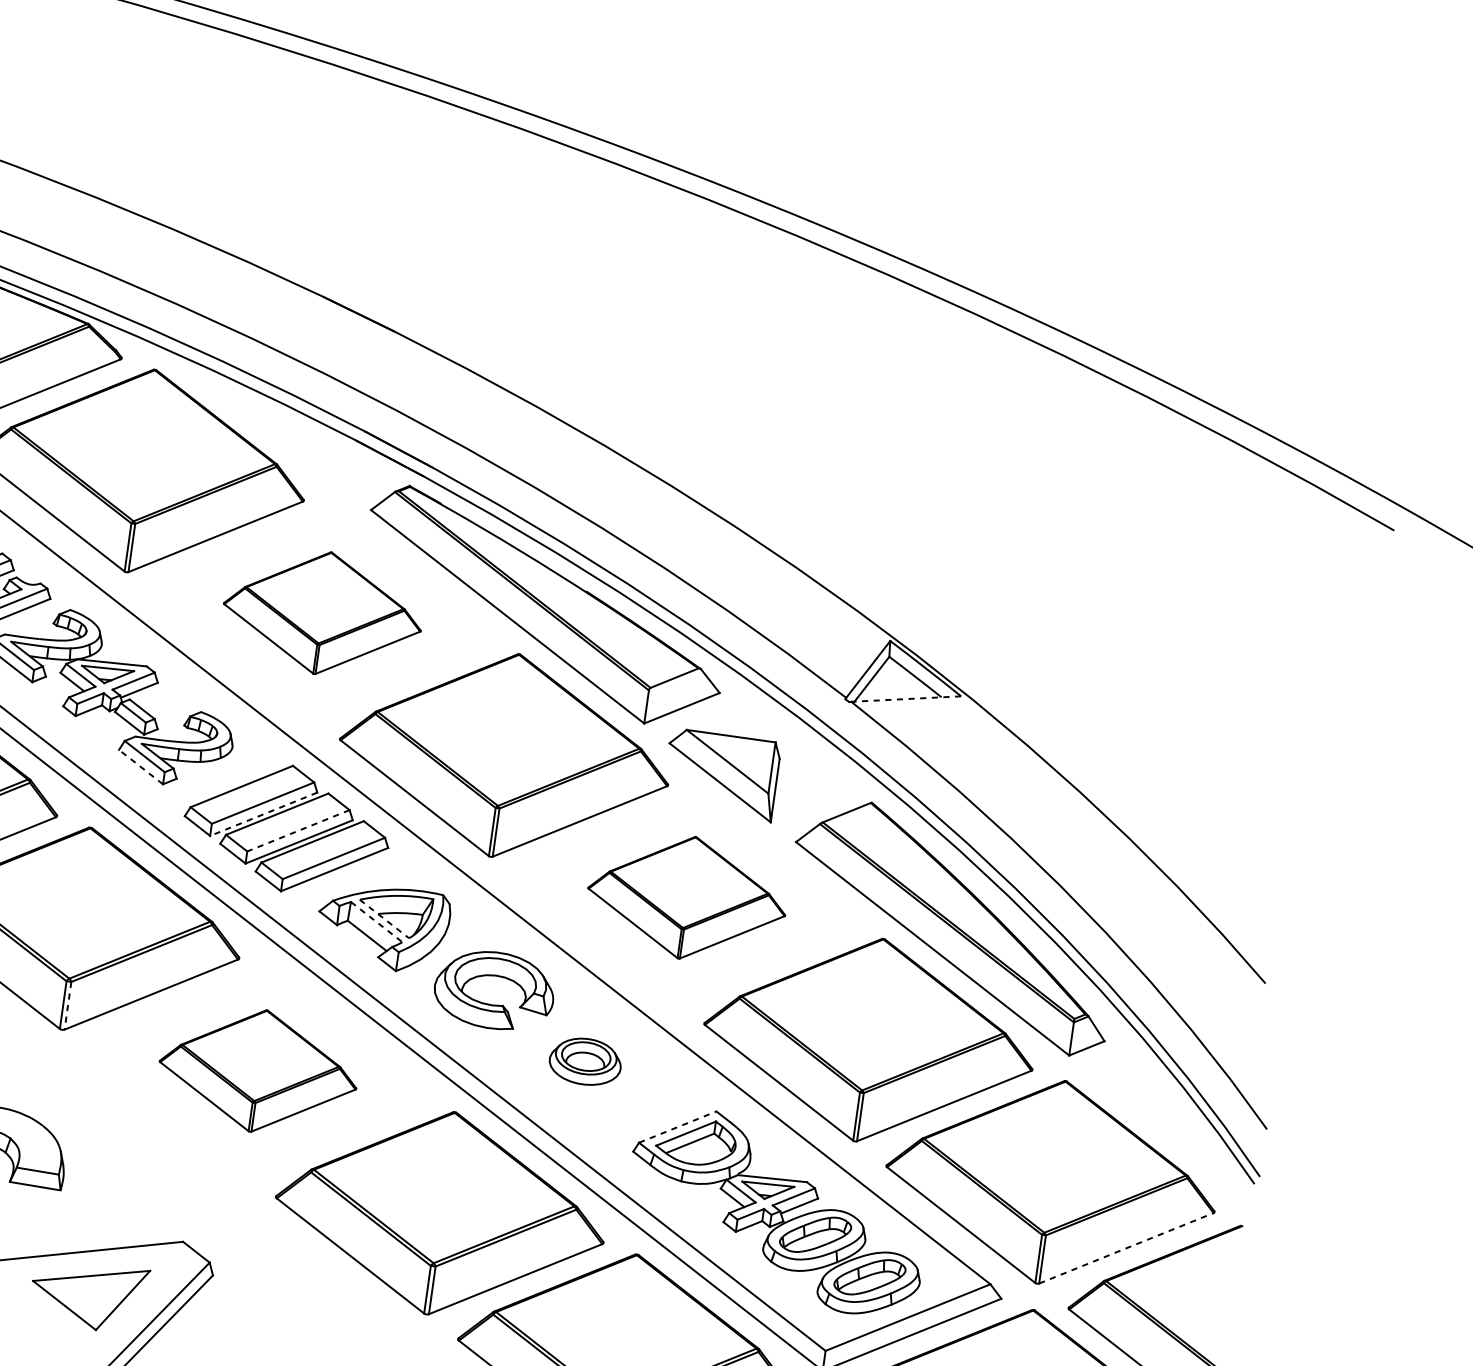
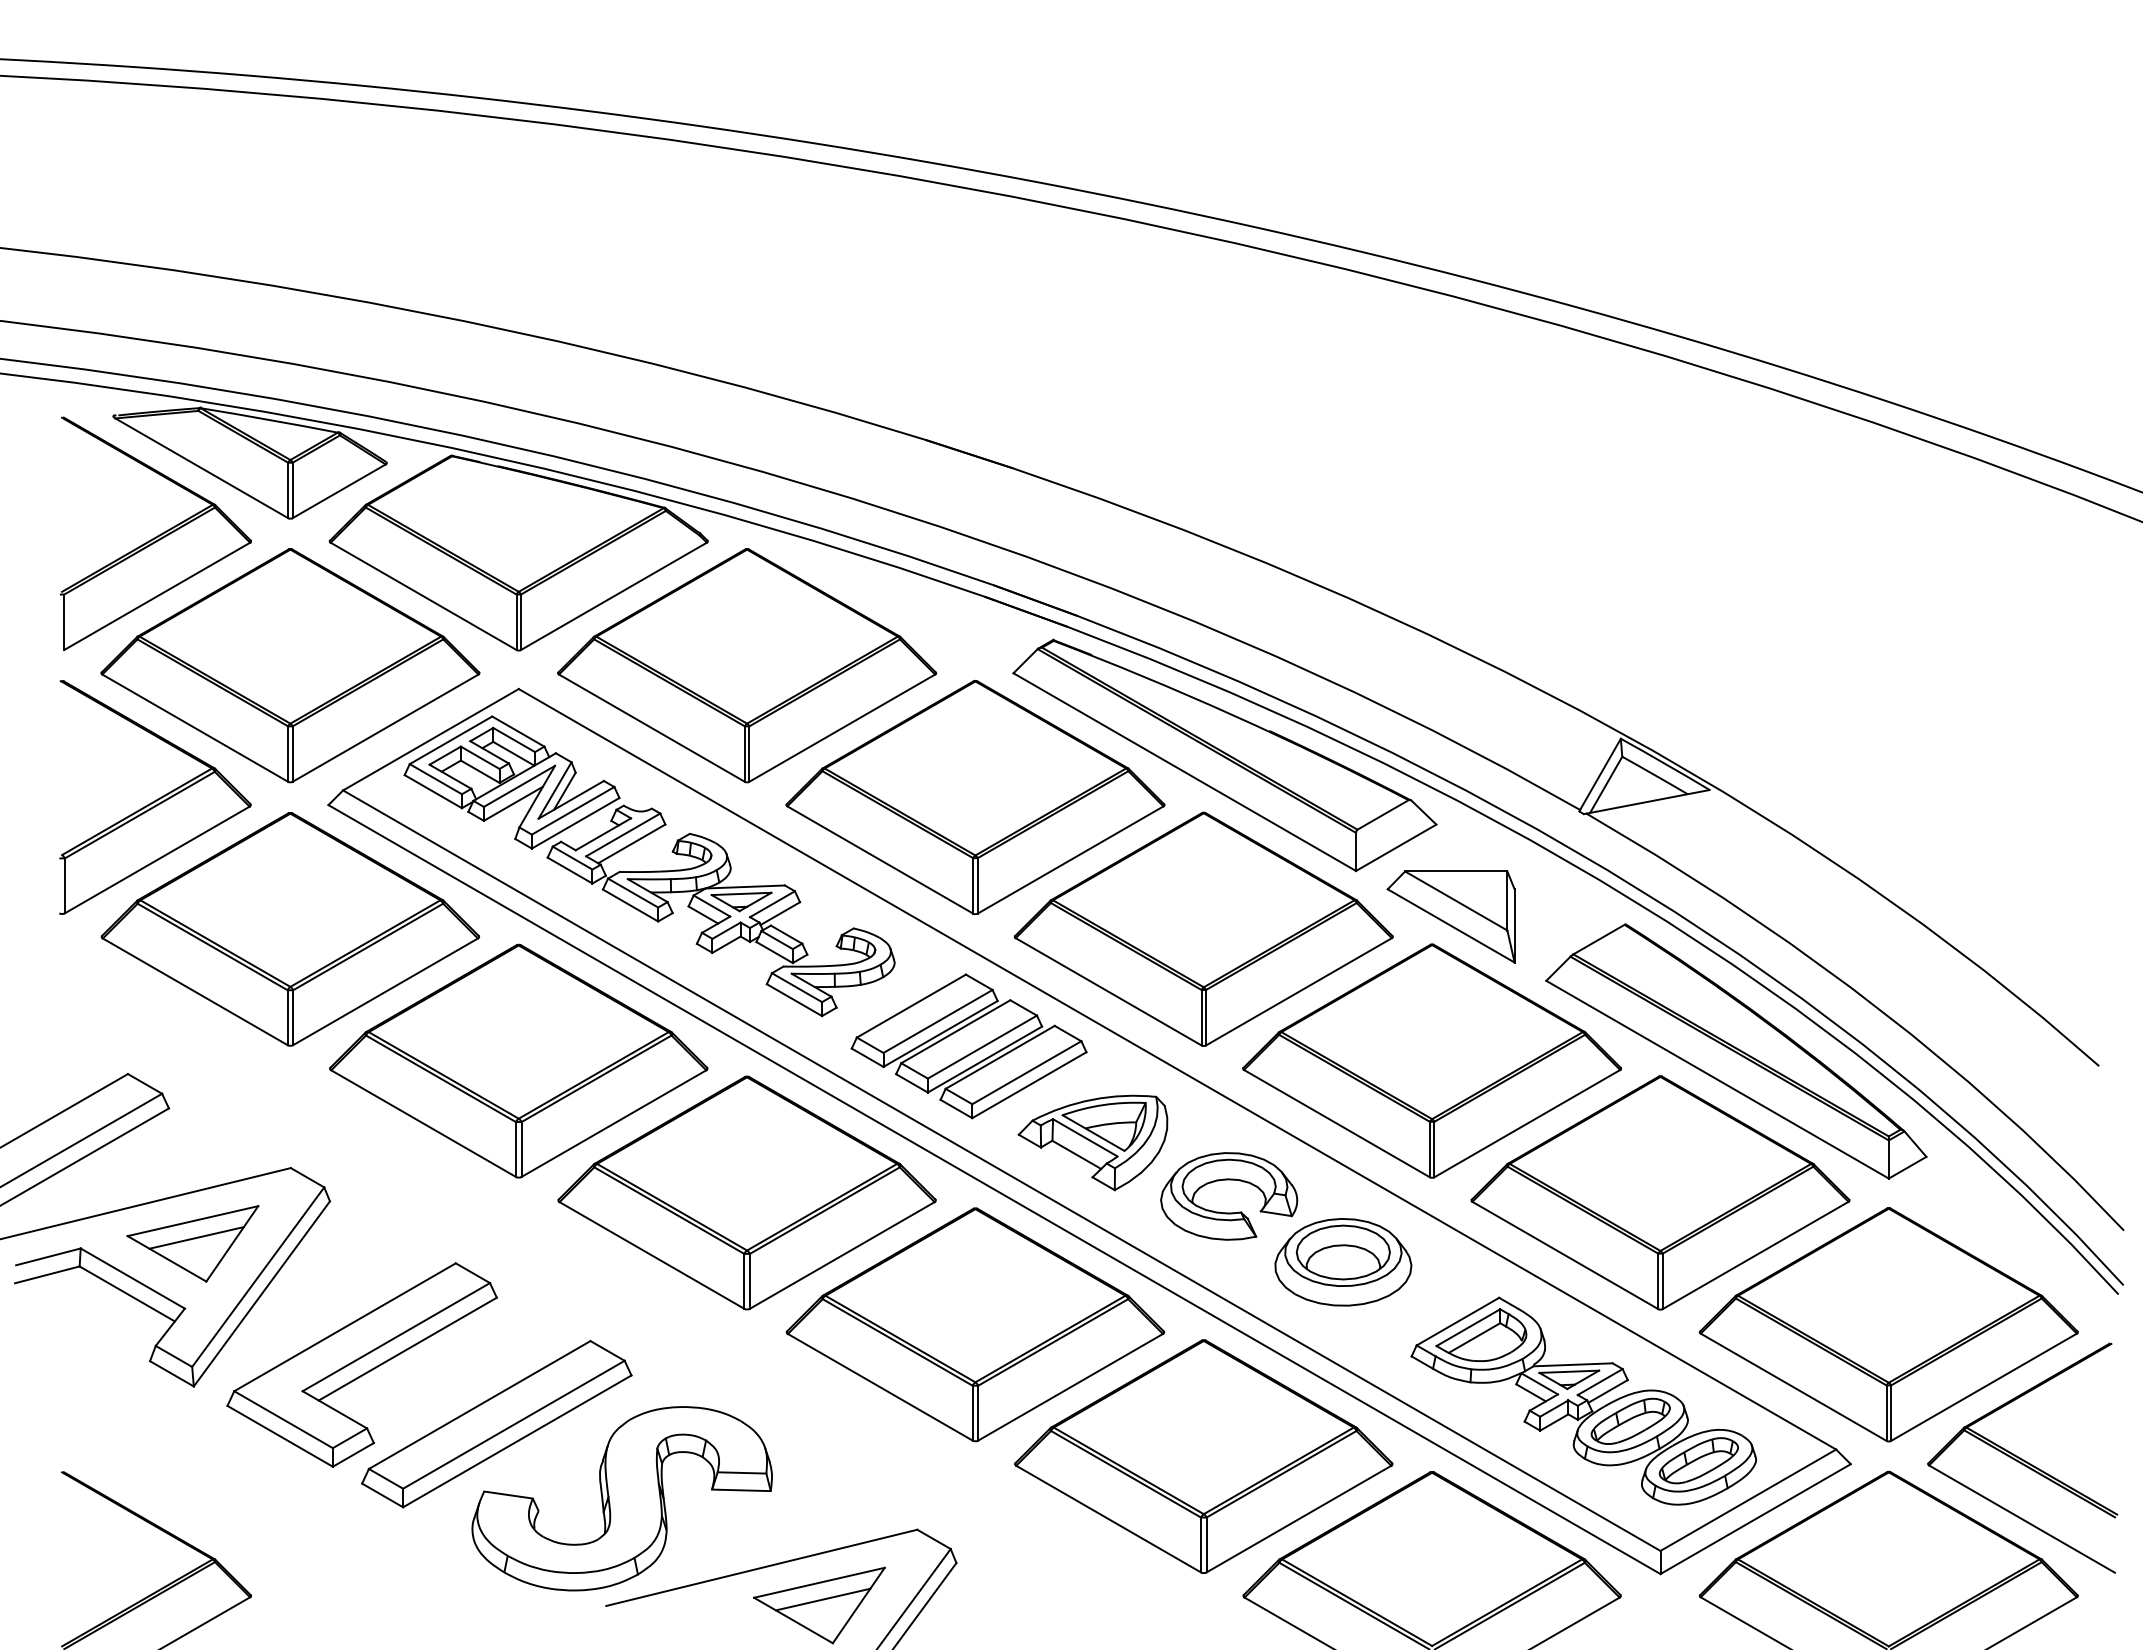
part: (322, 613) -> (975, 797), size x1.67
line: (906, 698) -> (1648, 801), dashed -> solid
line: (141, 767) -> (794, 1000), dashed -> solid
line: (263, 813) -> (940, 1033), dashed -> solid
line: (298, 831) -> (982, 1047), dashed -> solid
part: (687, 897) -> (1432, 1060), size x1.67
line: (384, 919) -> (1093, 1133), dashed -> solid
line: (376, 922) -> (1085, 1138), dashed -> solid
line: (67, 1005) -> (749, 1281), dashed -> solid
part: (585, 1061) -> (1343, 1262), size x1.67
part: (258, 1070) -> (975, 1324), size x1.67
line: (677, 1126) -> (1457, 1321), dashed -> solid
line: (1126, 1248) -> (1984, 1387), dashed -> solid
line: (92, 1290) -> (822, 1599), added

